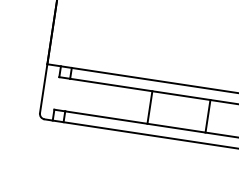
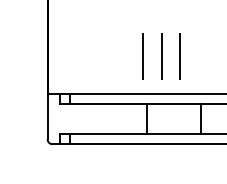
line: (155, 39) -> (142, 56), added
line: (176, 41) -> (161, 55), added
line: (196, 44) -> (180, 55), added

